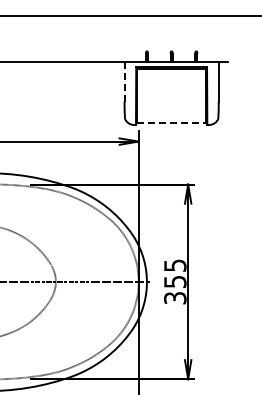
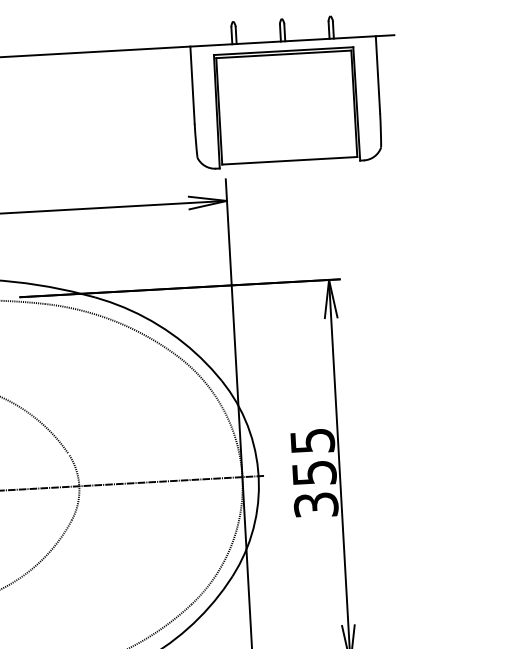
line: (124, 82) -> (192, 86), dashed -> solid
line: (172, 123) -> (291, 161), dashed -> solid

